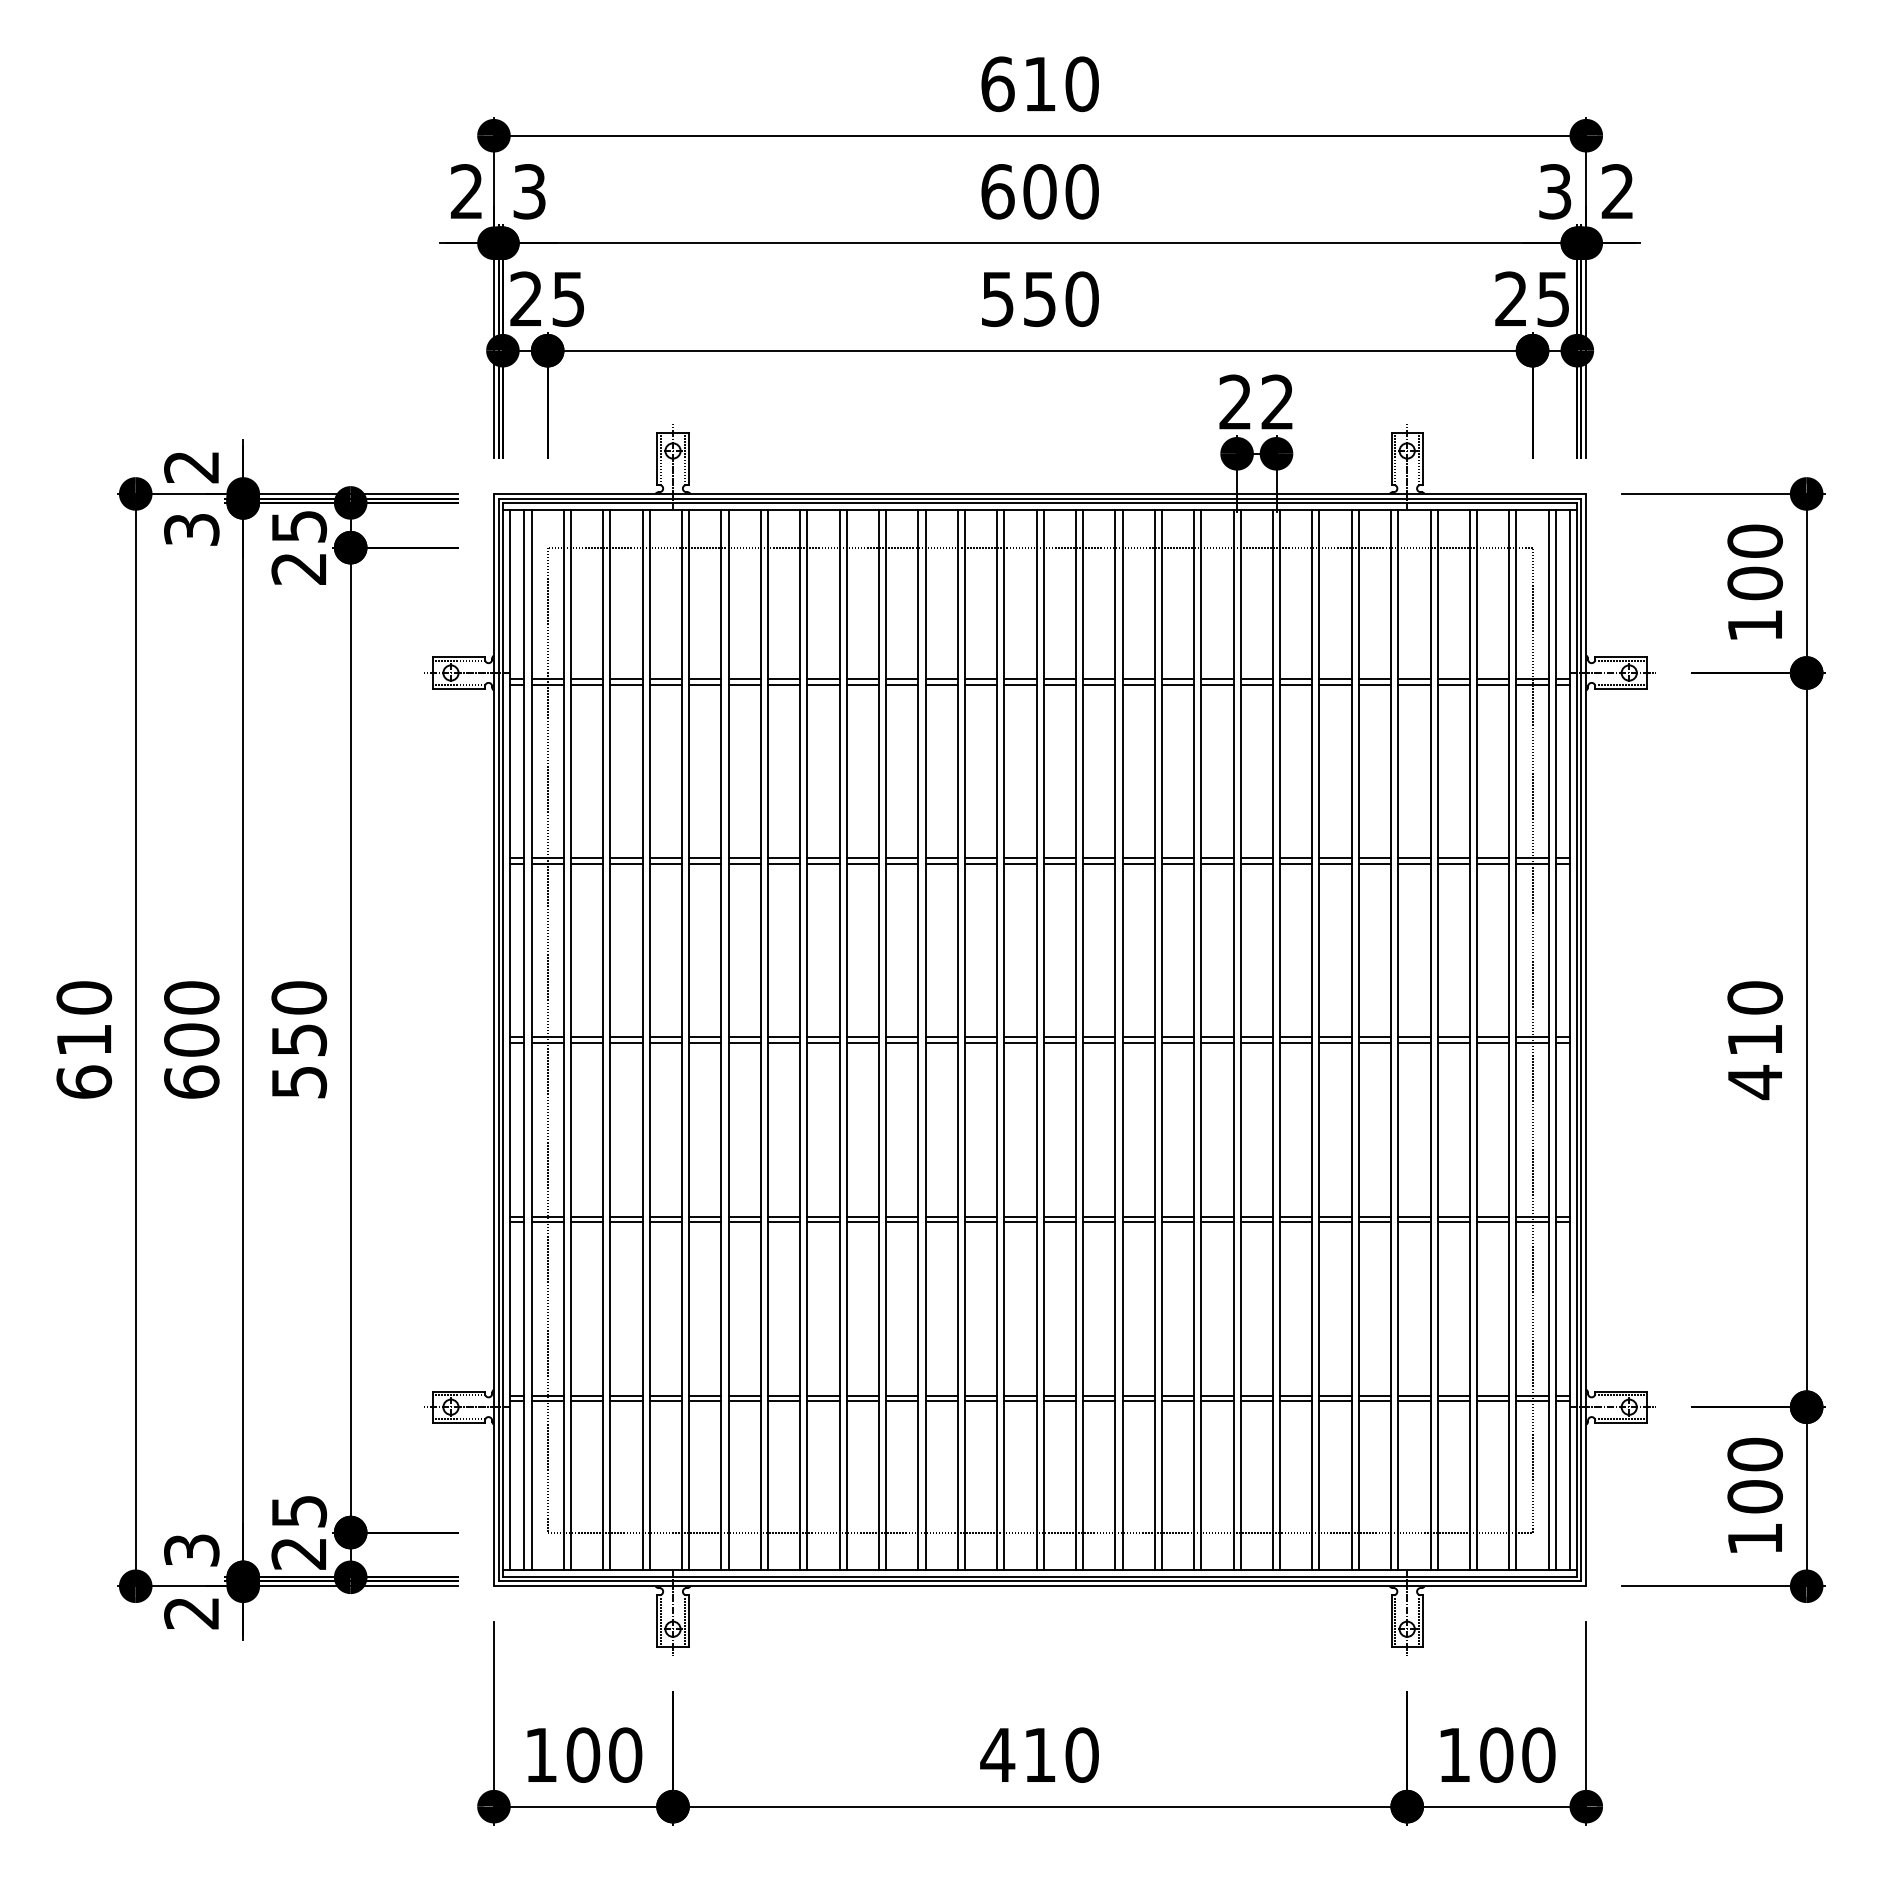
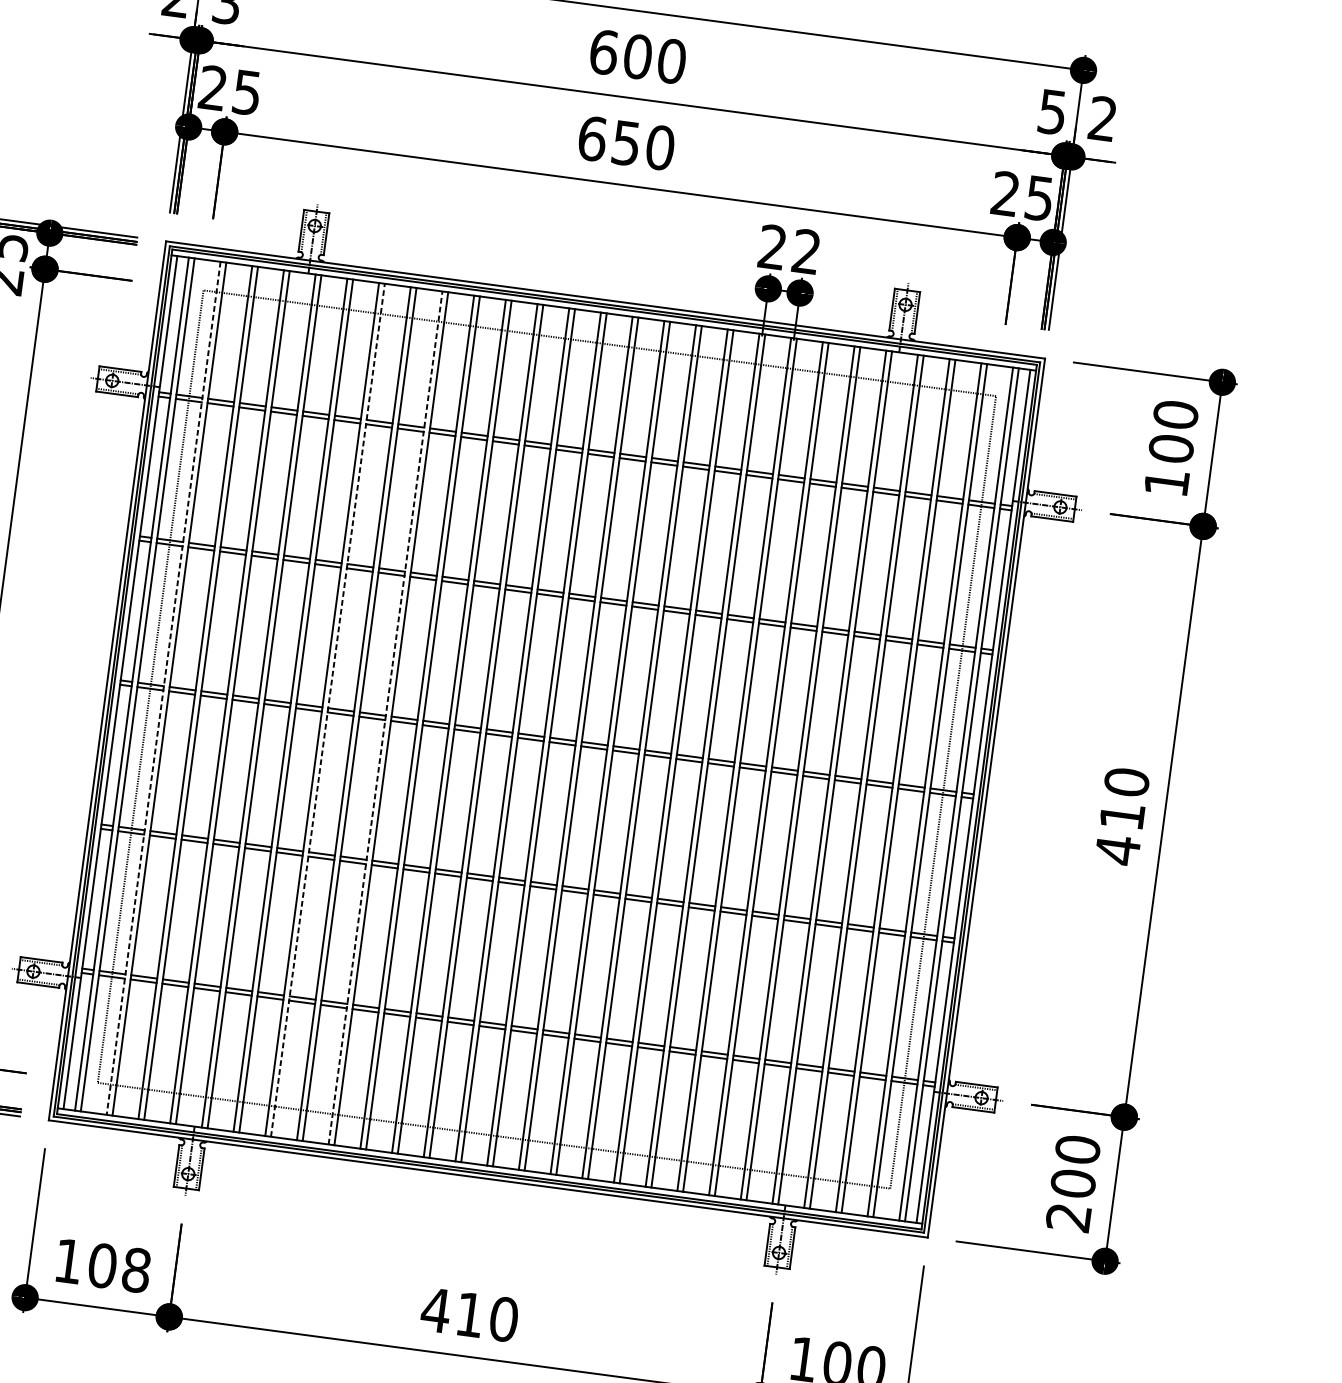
text: (1555, 191) -> (1052, 111), 3 -> 5
text: (997, 299) -> (592, 138), 550 -> 650
line: (767, 1039) -> (327, 709), solid -> dashed
line: (839, 1039) -> (385, 717), solid -> dashed
line: (563, 1040) -> (163, 688), solid -> dashed
text: (1754, 1539) -> (1068, 1218), 100 -> 200
text: (625, 1754) -> (136, 1269), 100 -> 108

